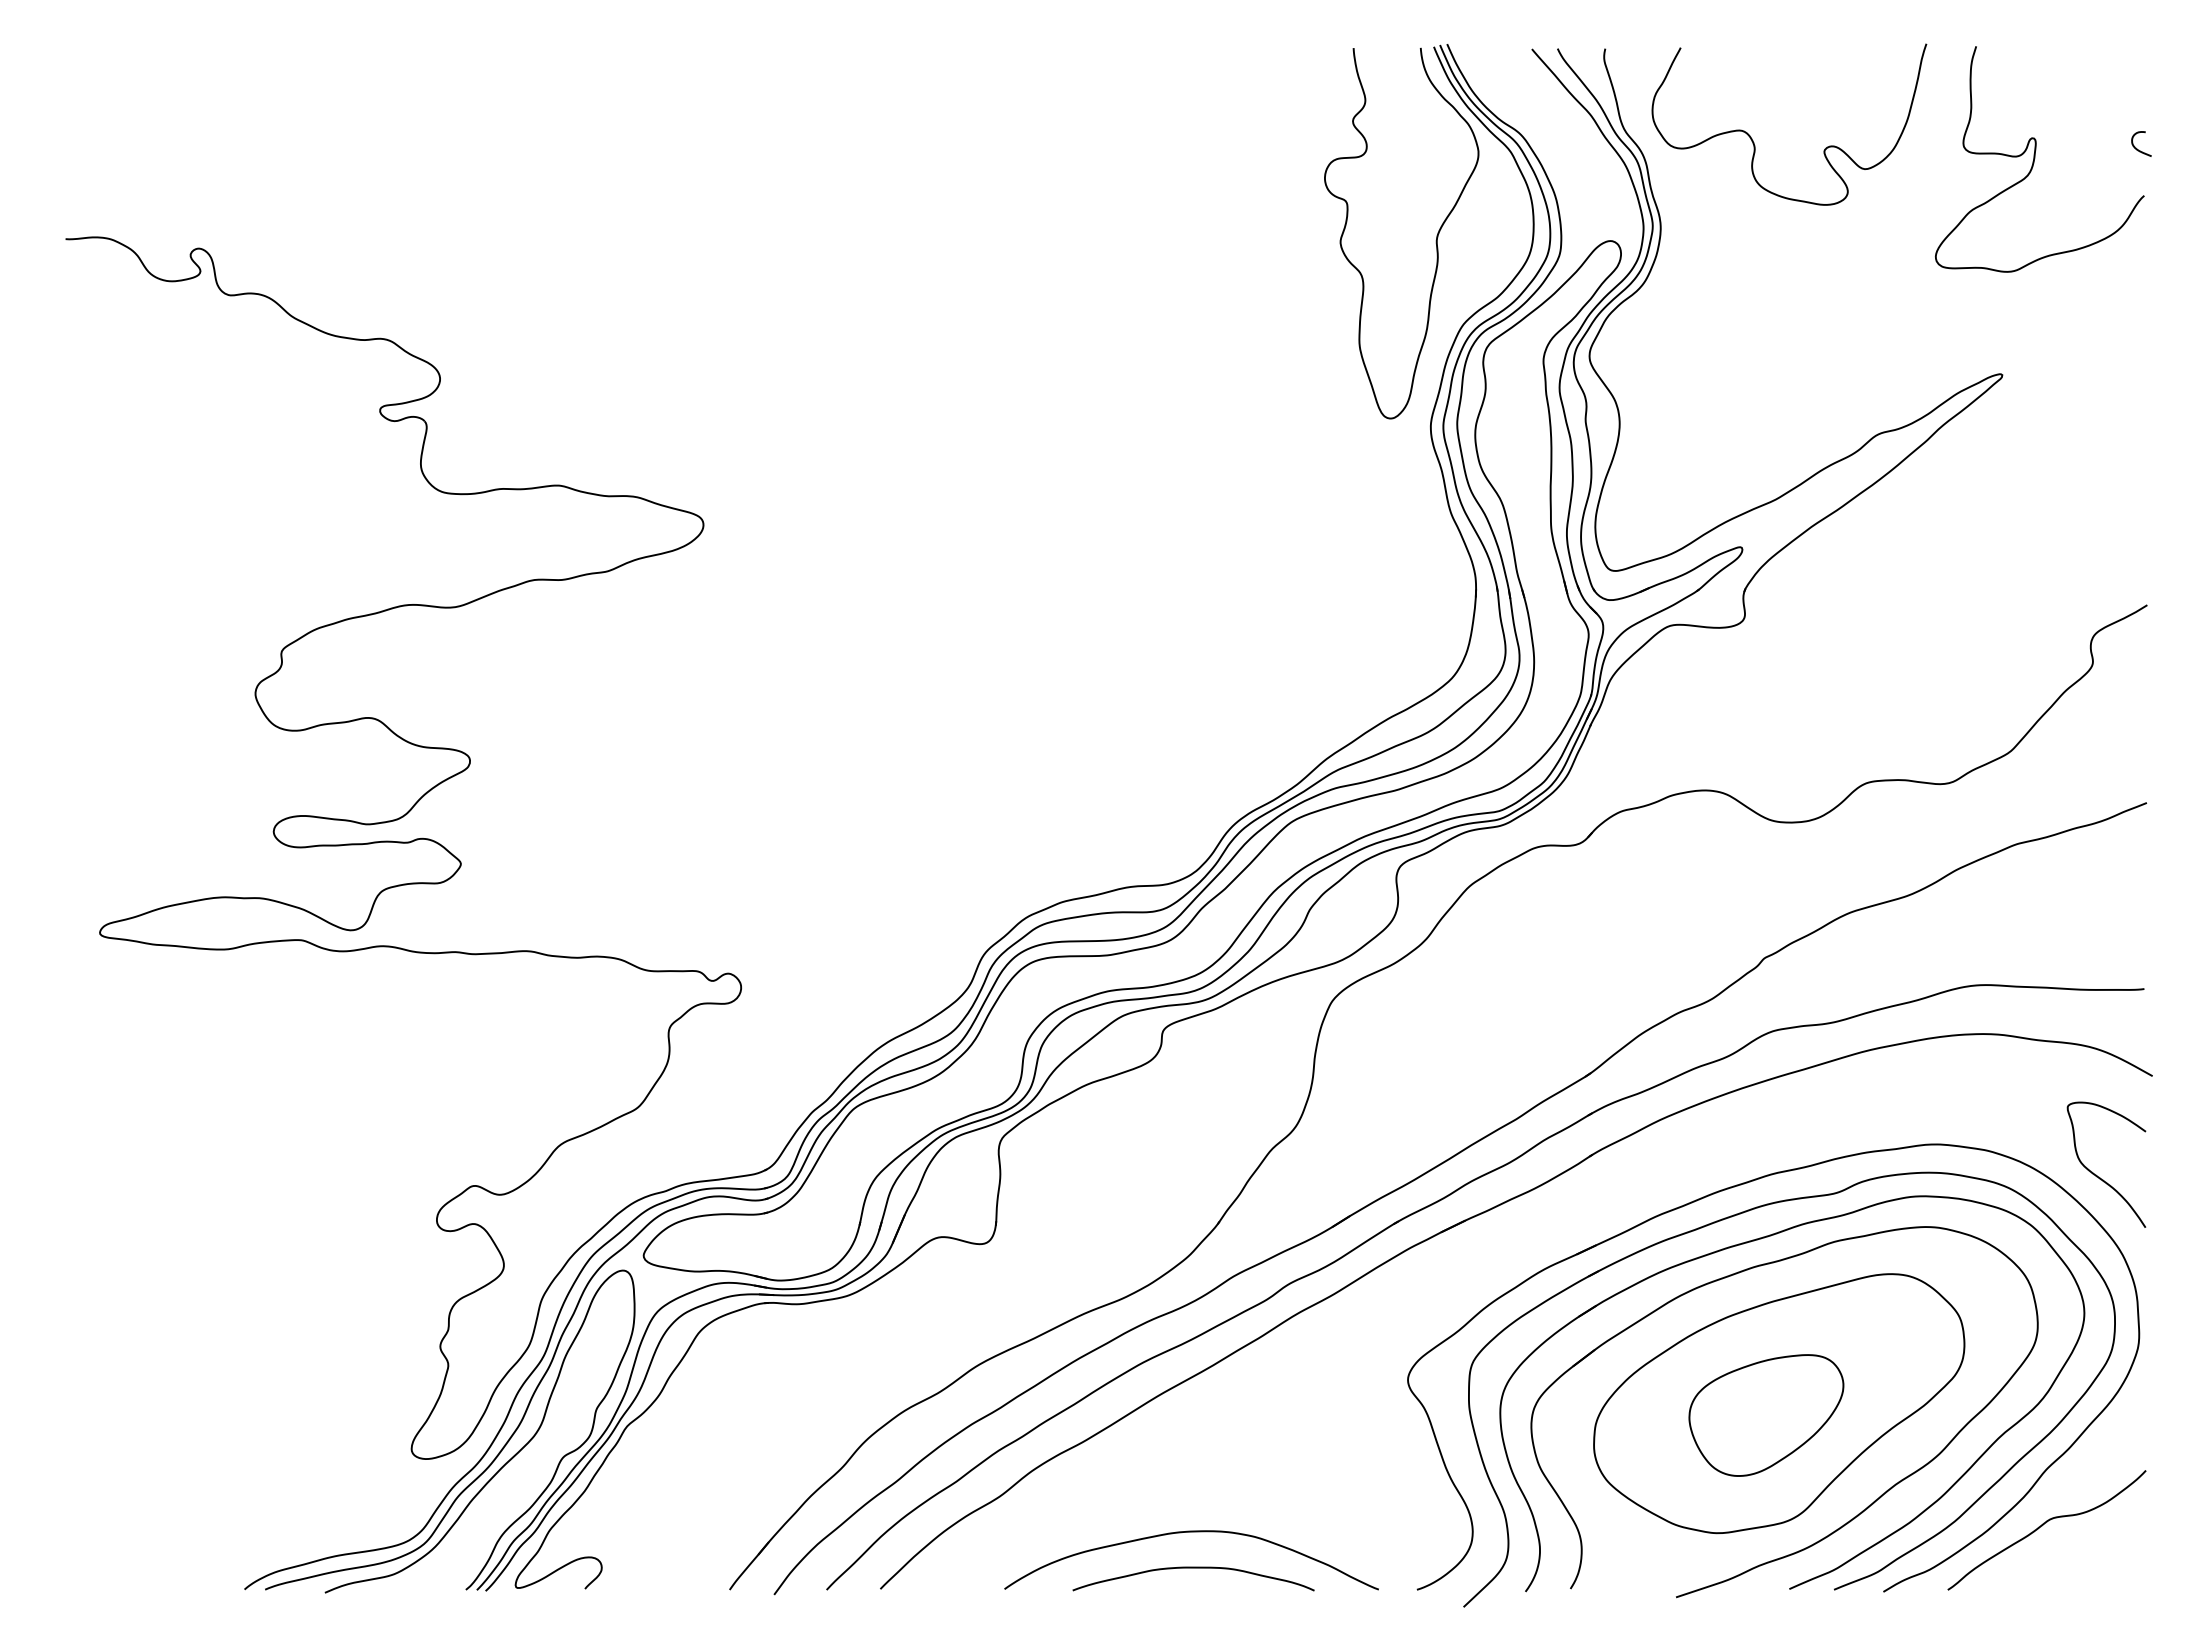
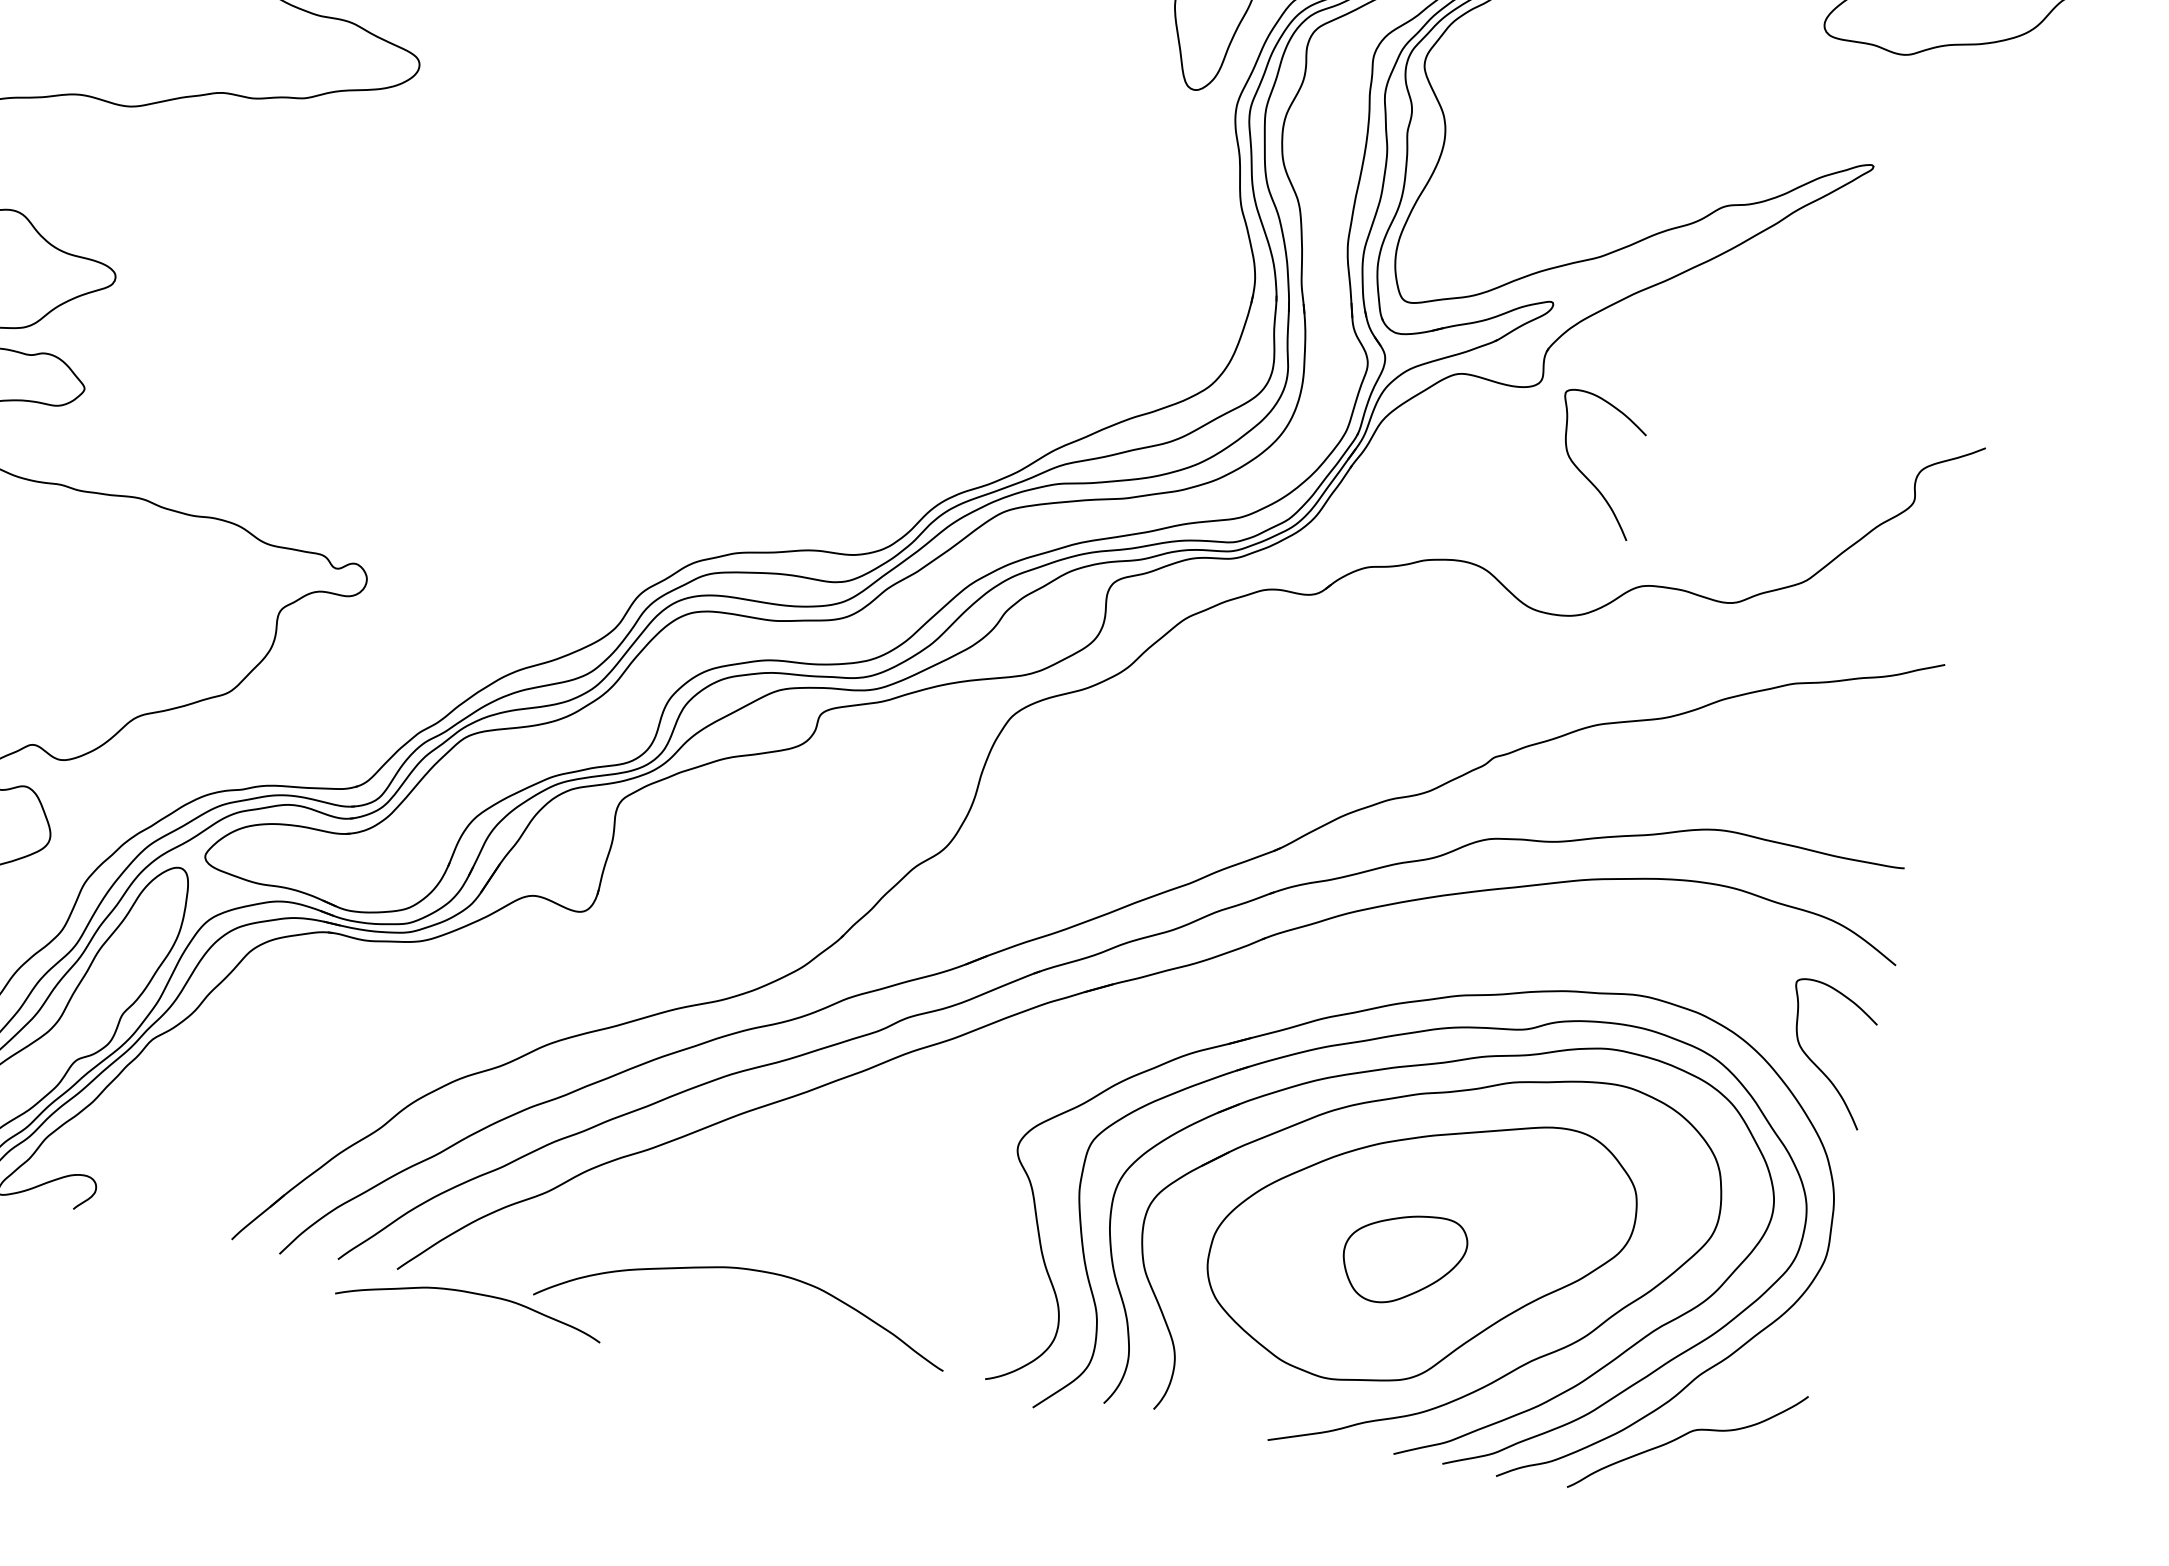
curve: (1796, 692) -> (1583, 472), added
part: (1766, 1415) -> (1403, 1259), size x0.7
curve: (1193, 1568) -> (472, 1293), moved

